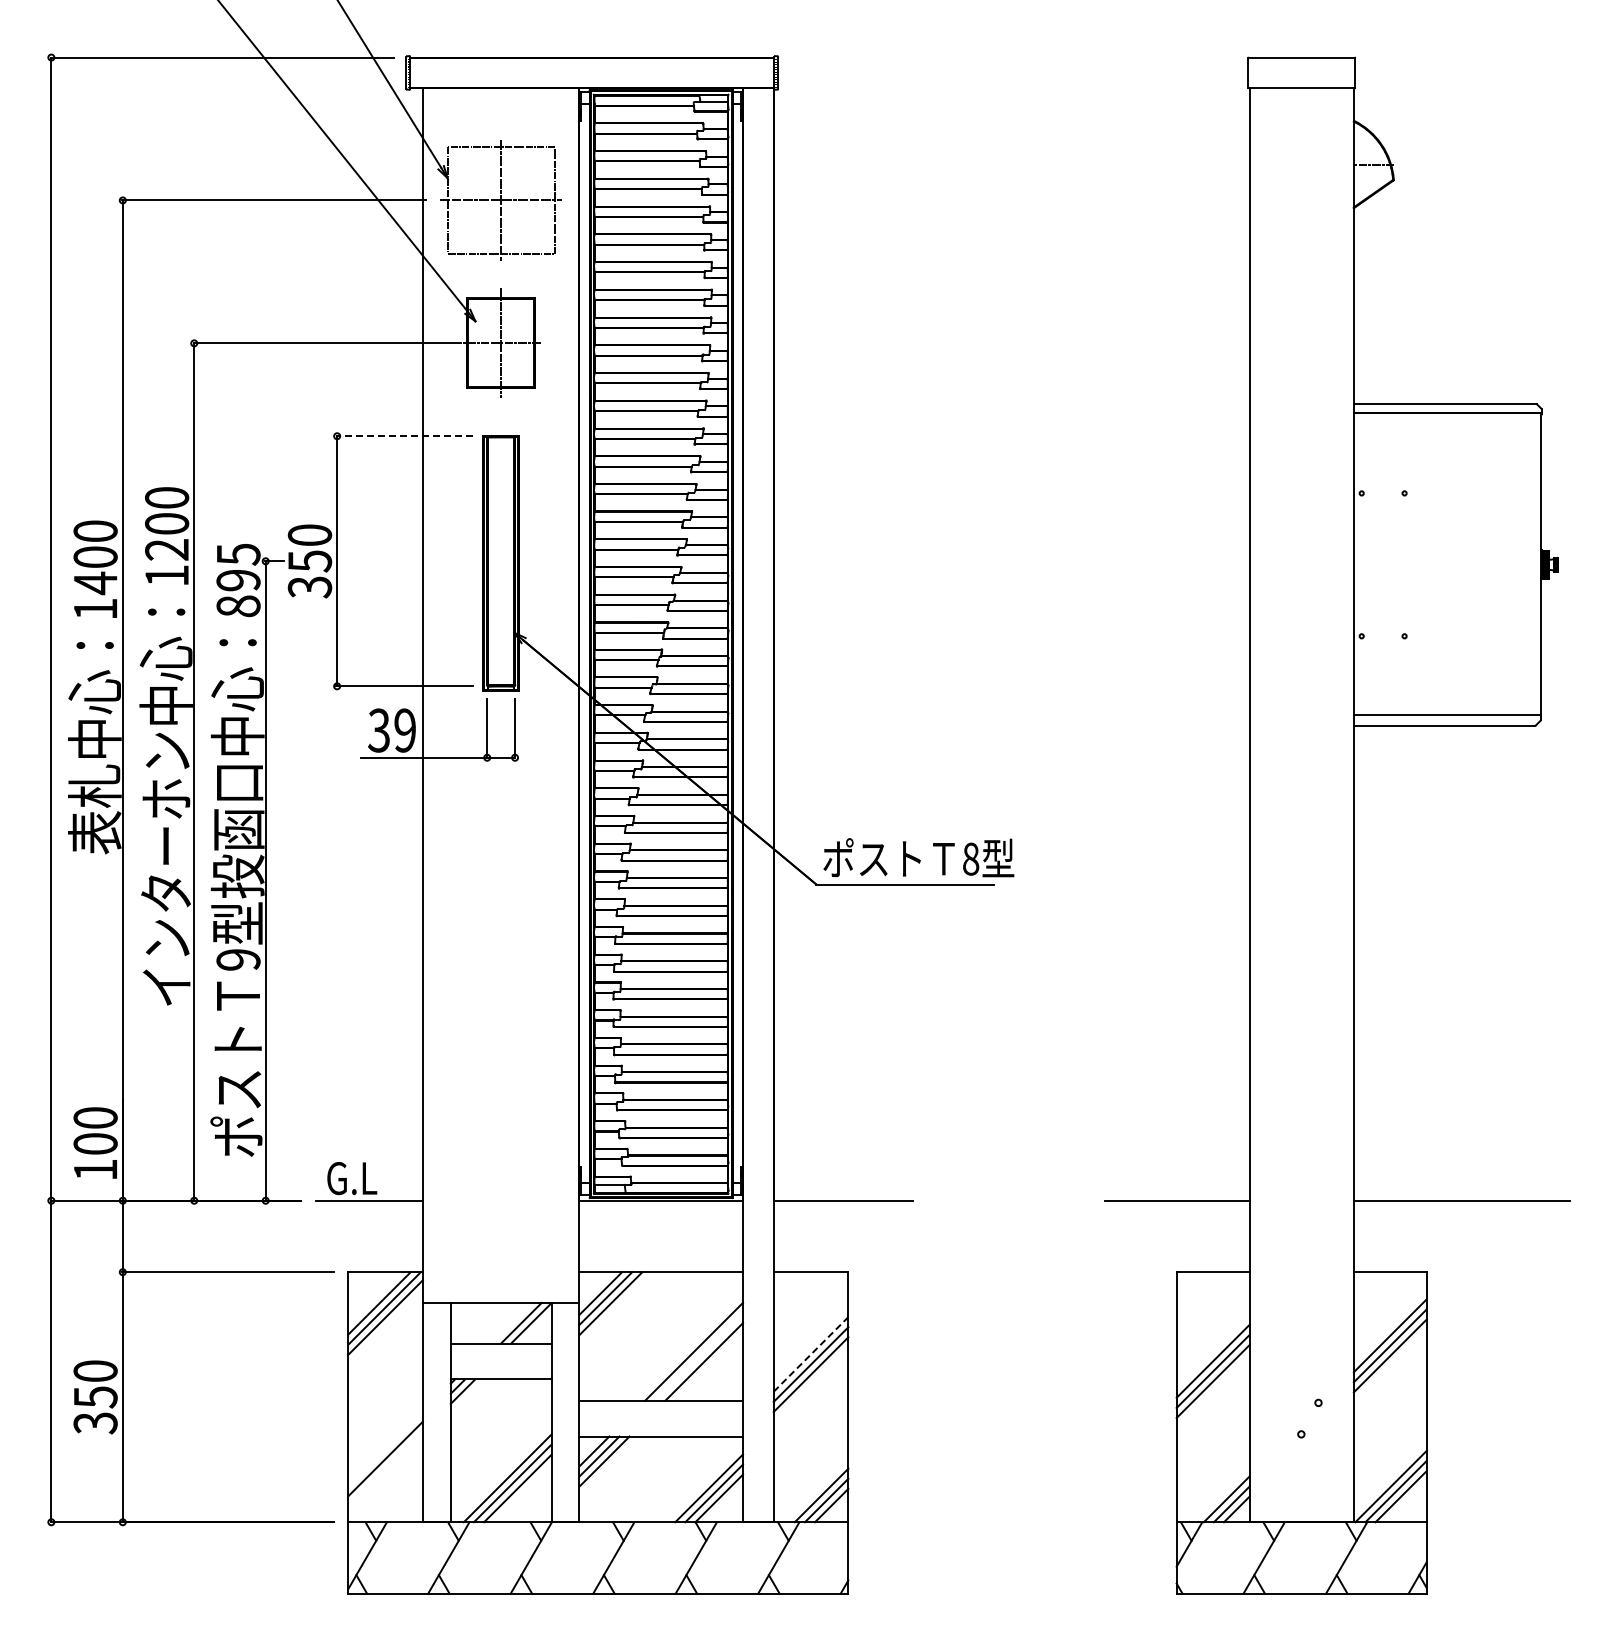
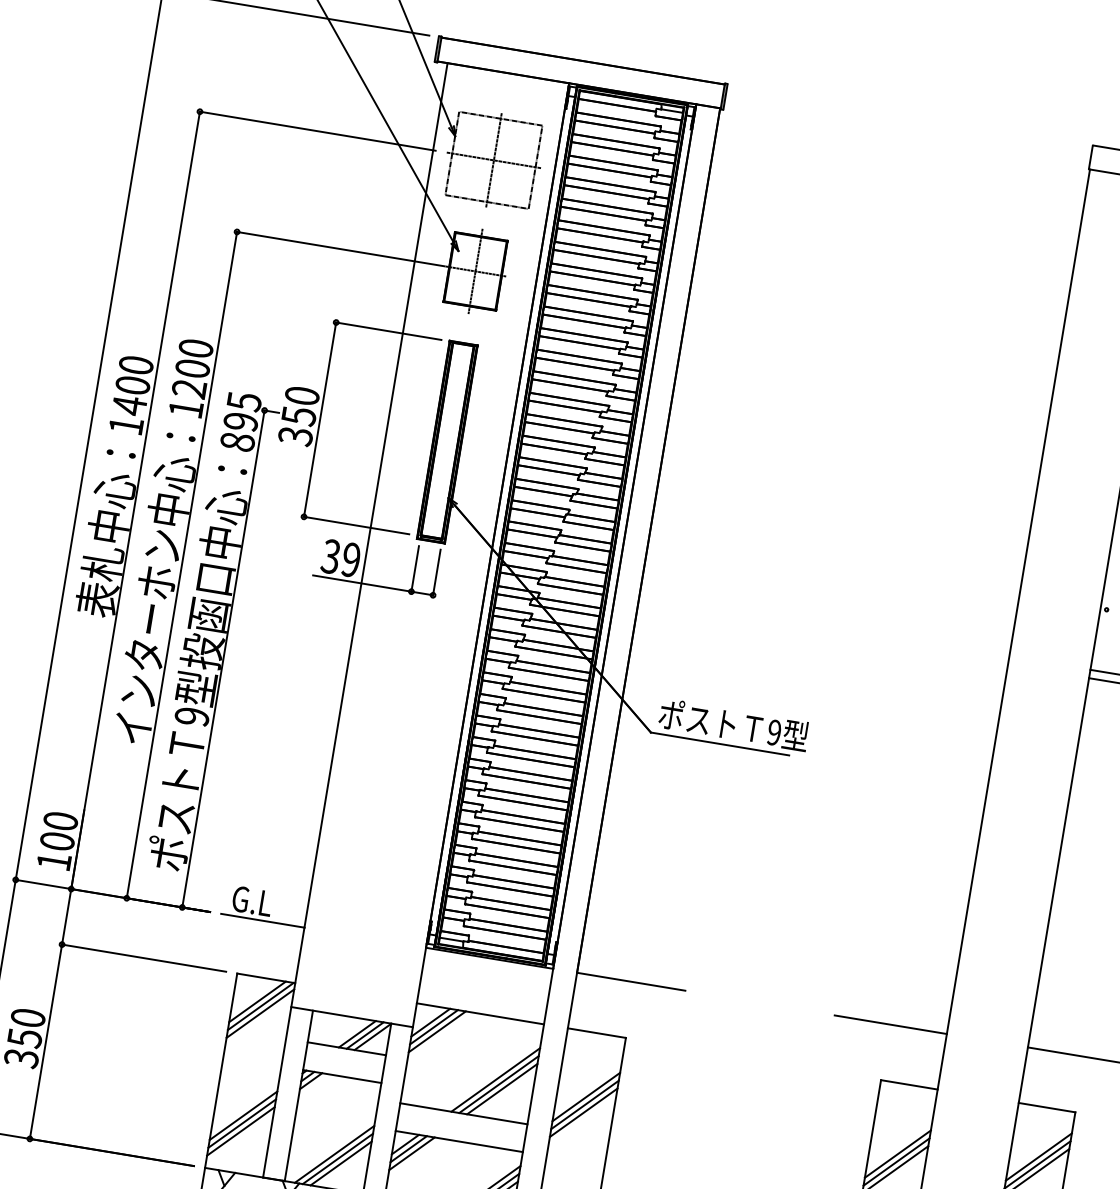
line: (404, 436) -> (388, 331), dashed -> solid
text: (971, 858) -> (774, 732), 8 -> 9
line: (510, 1322) -> (356, 1033), added
line: (811, 1354) -> (586, 1097), dashed -> solid
line: (698, 1356) -> (498, 1084), added
line: (385, 1448) -> (243, 1115), added
line: (385, 1468) -> (240, 1130), added

